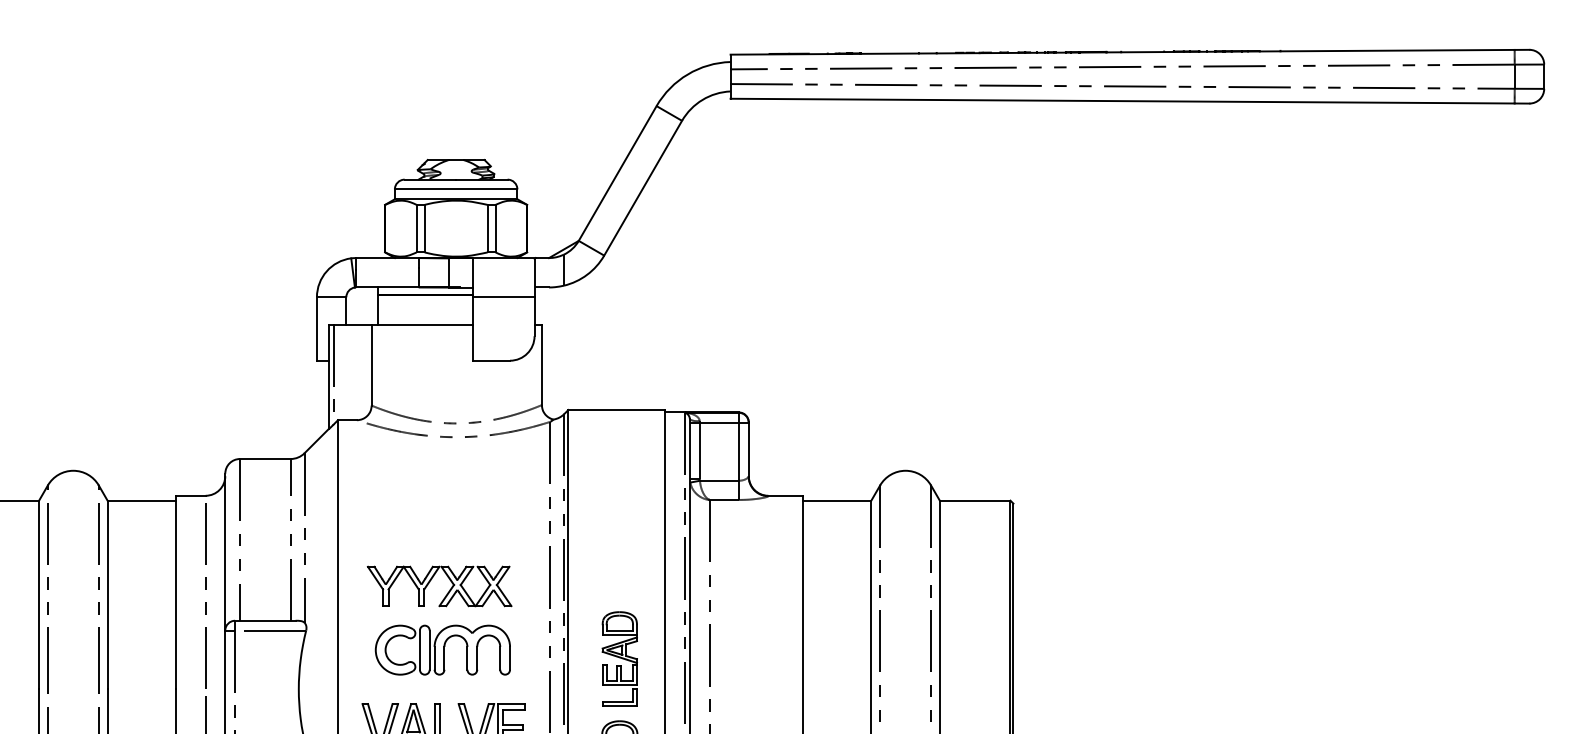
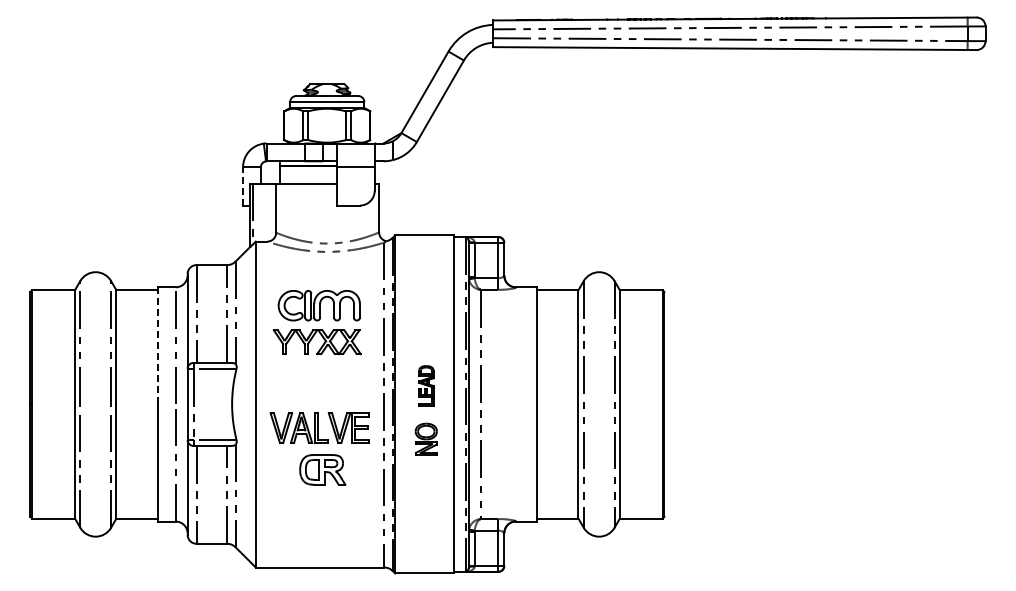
line: (317, 327) -> (243, 185), solid -> dashed
line: (175, 591) -> (157, 345), solid -> dashed
part: (441, 649) -> (318, 305), moved
part: (620, 658) -> (426, 385), size x0.7

